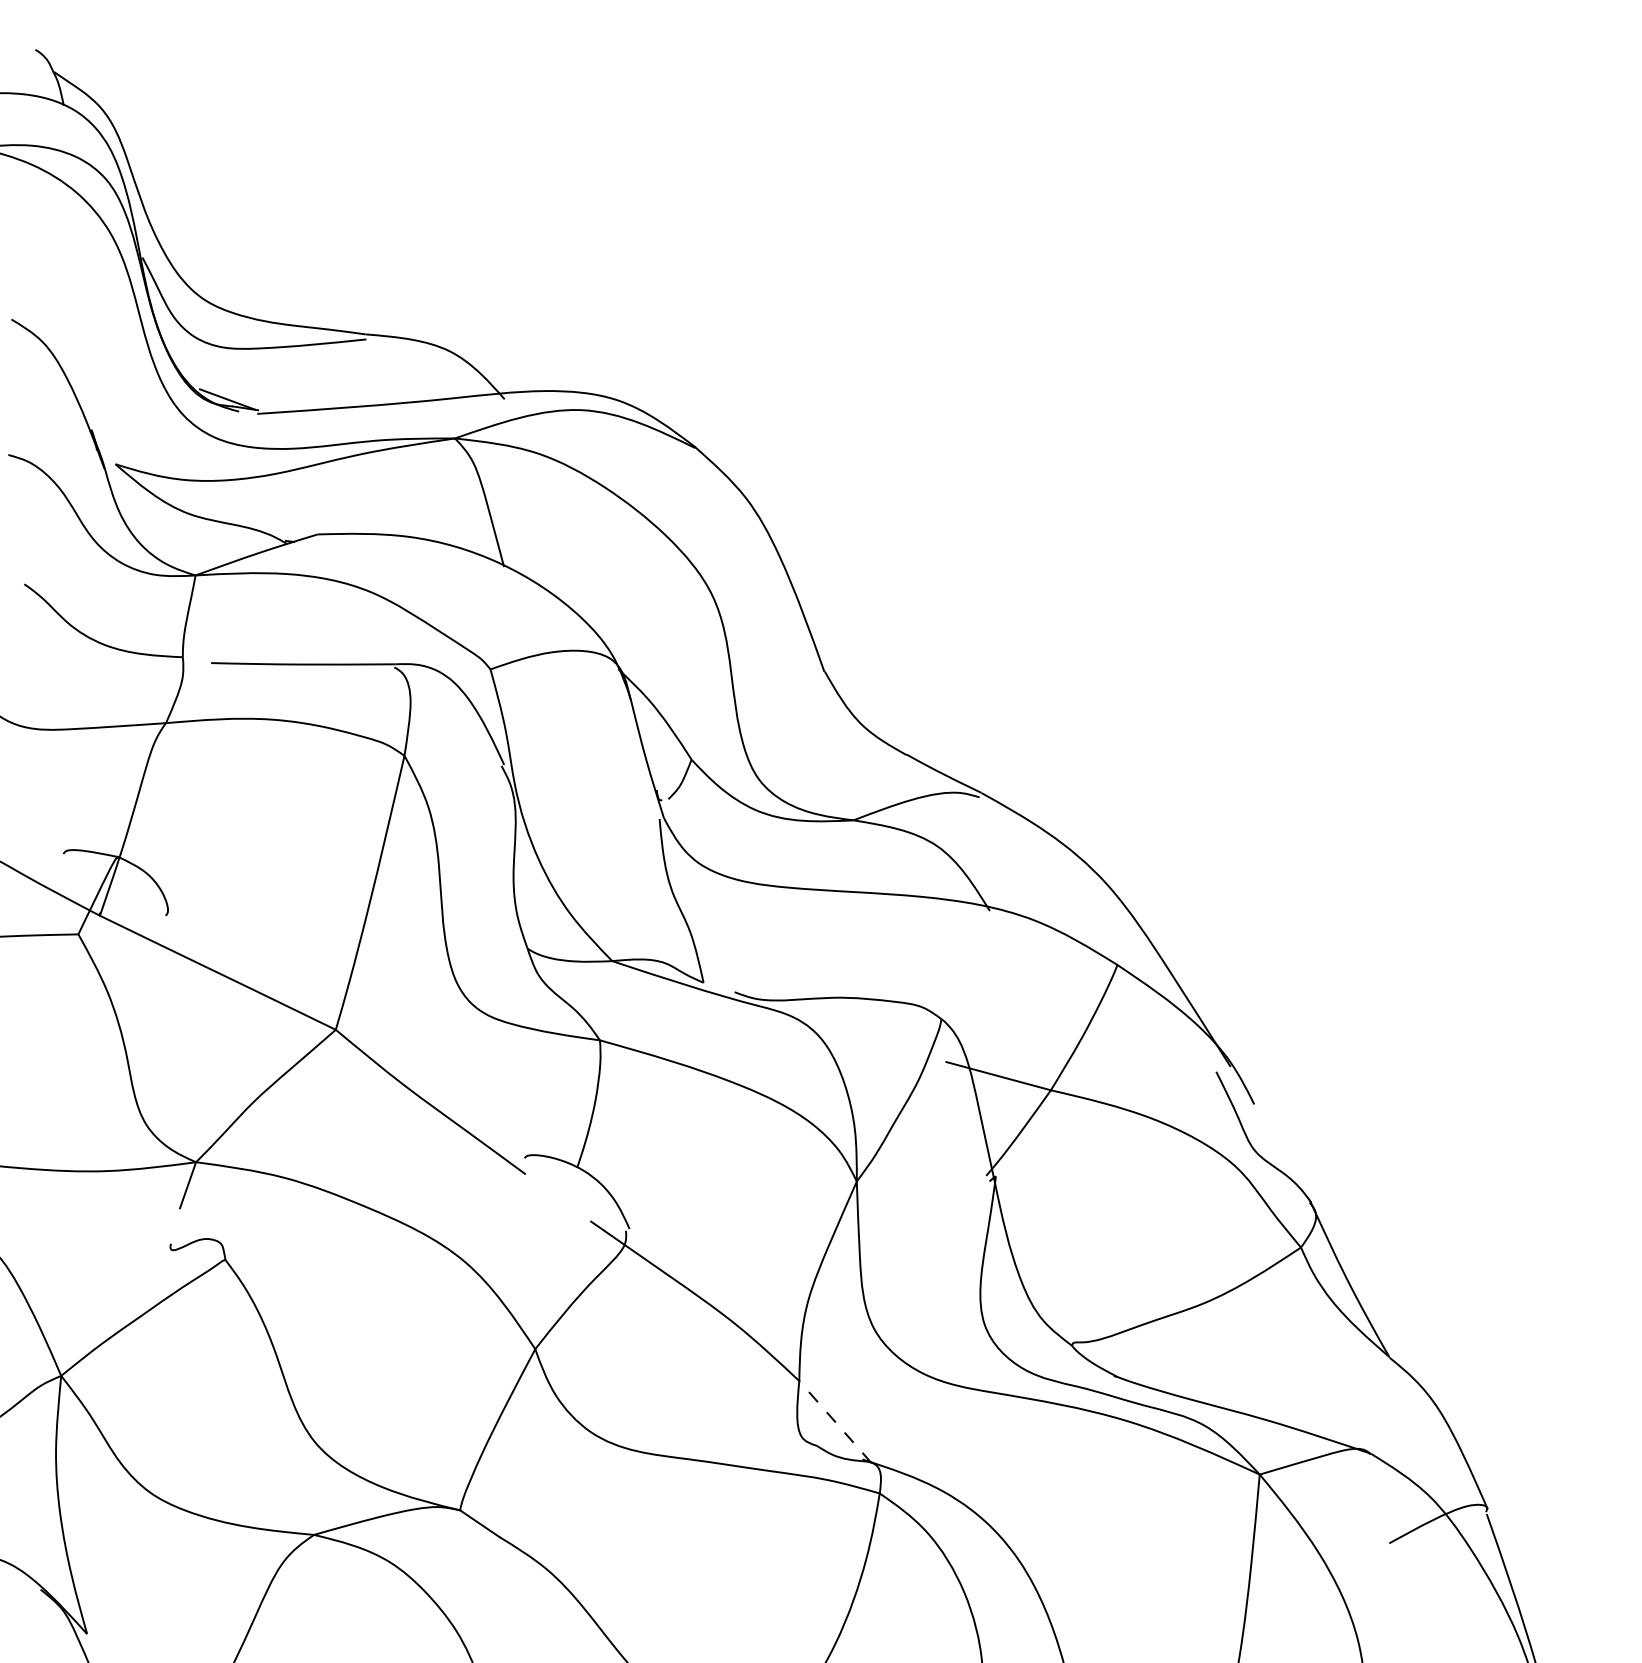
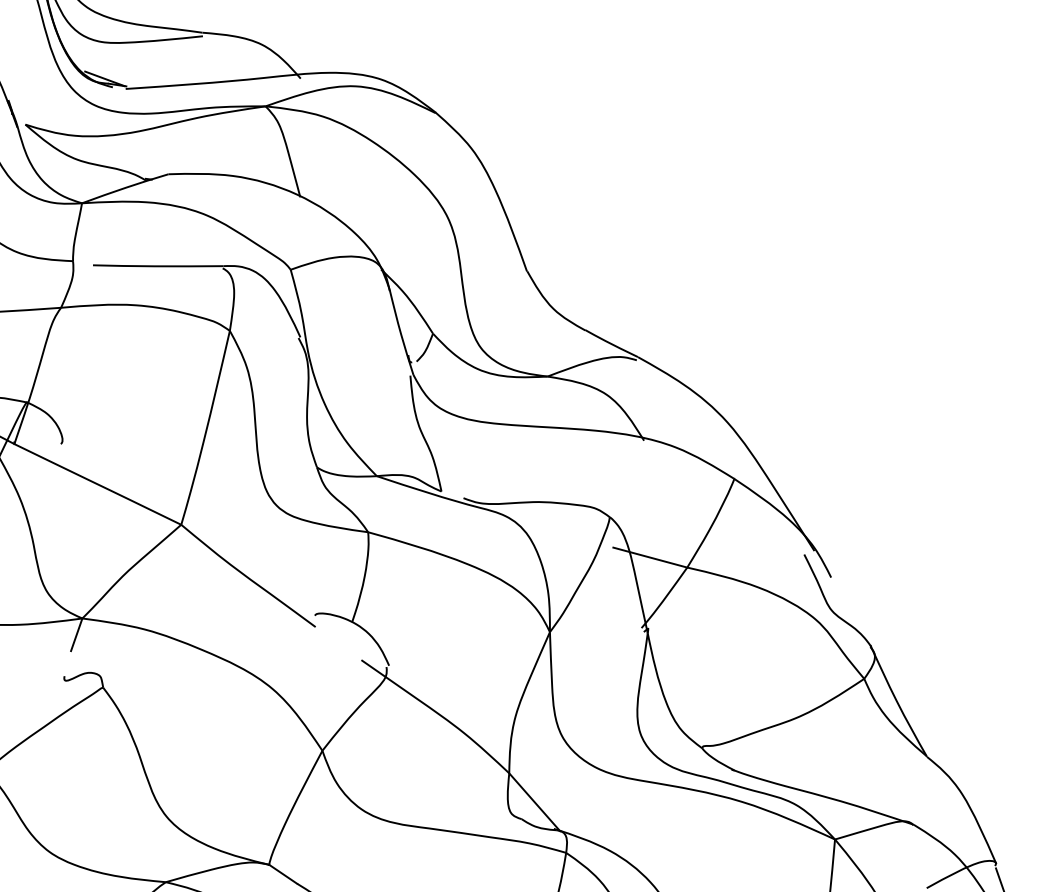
line: (835, 1422) -> (534, 802), dashed -> solid

